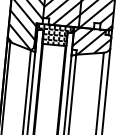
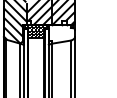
hatch: (91, 41) -> (61, 33), removed

